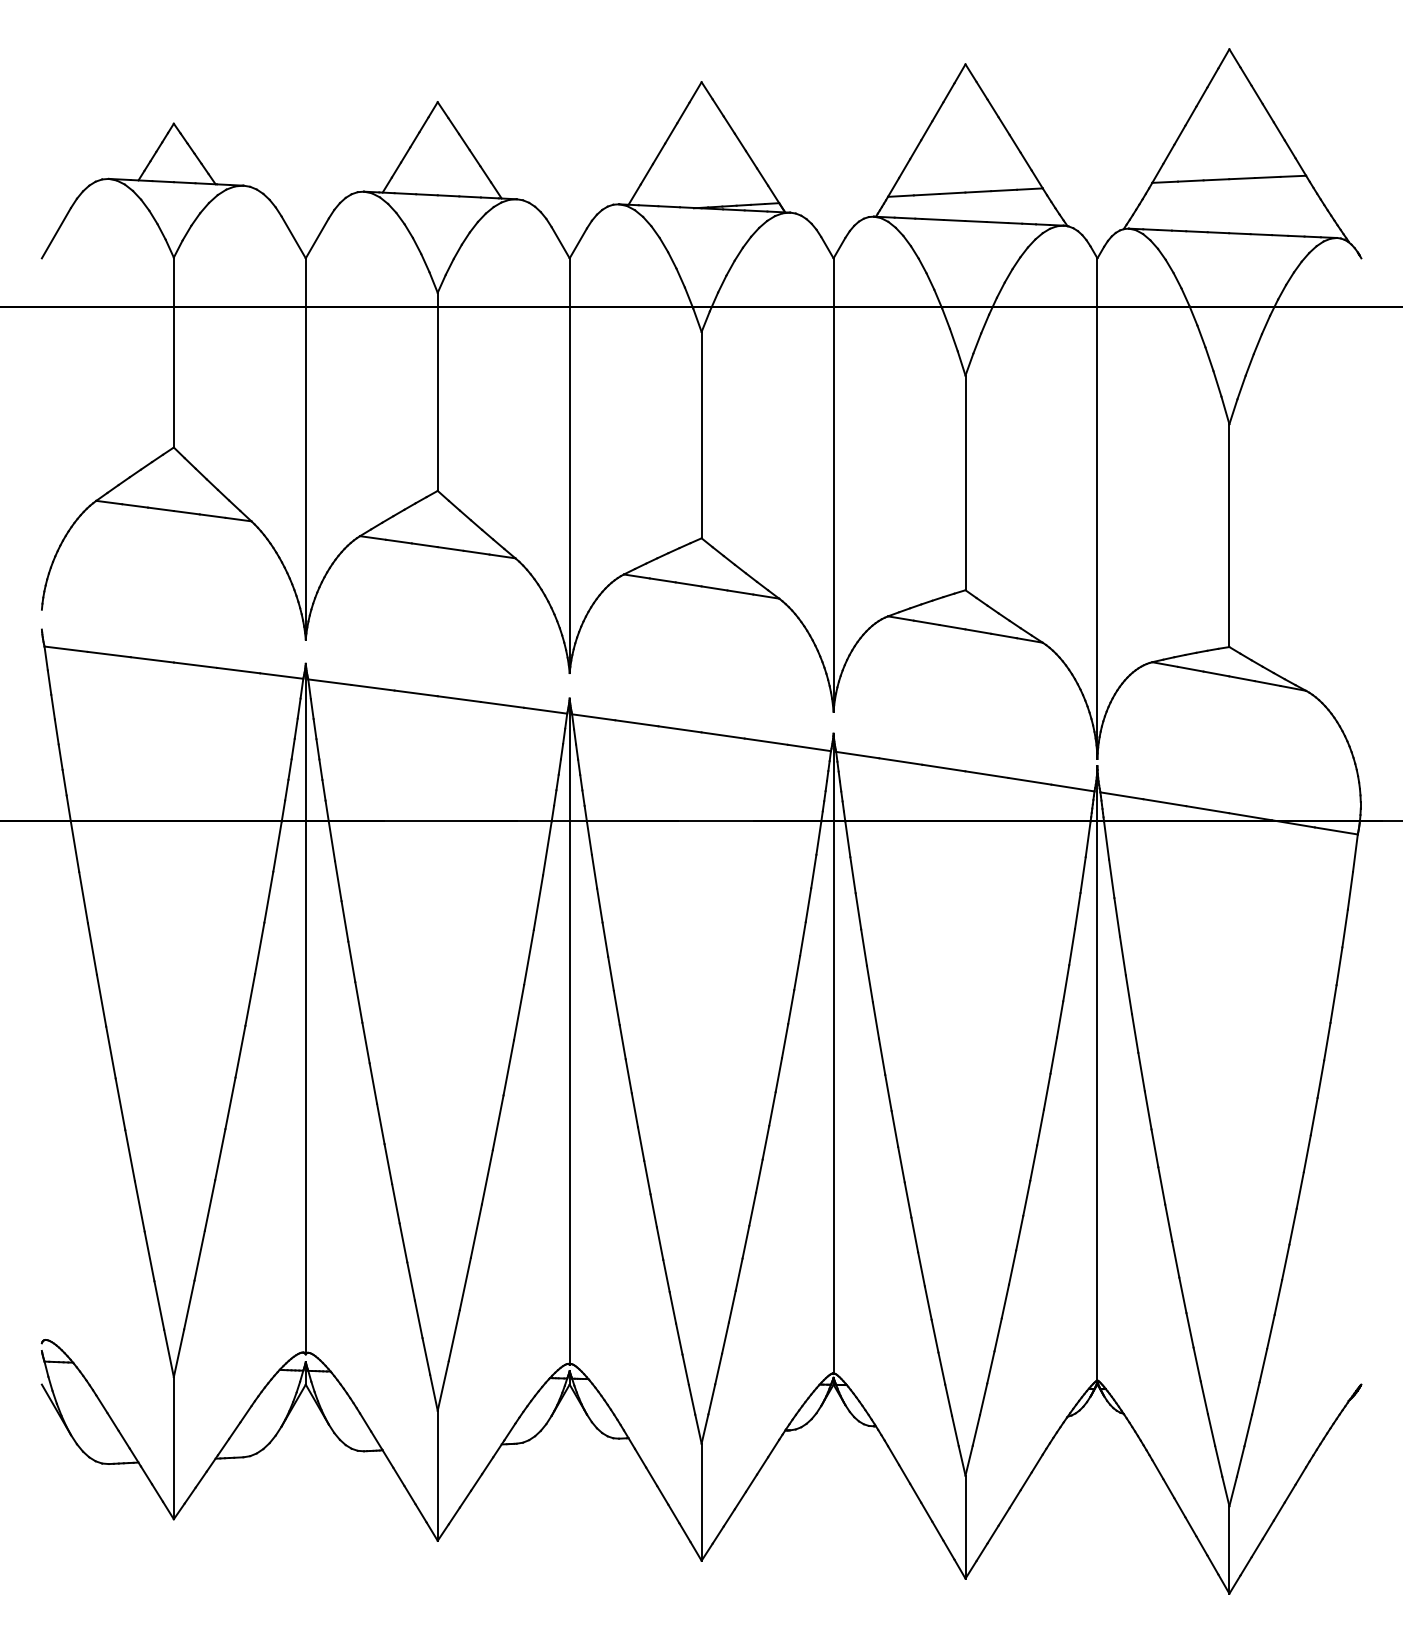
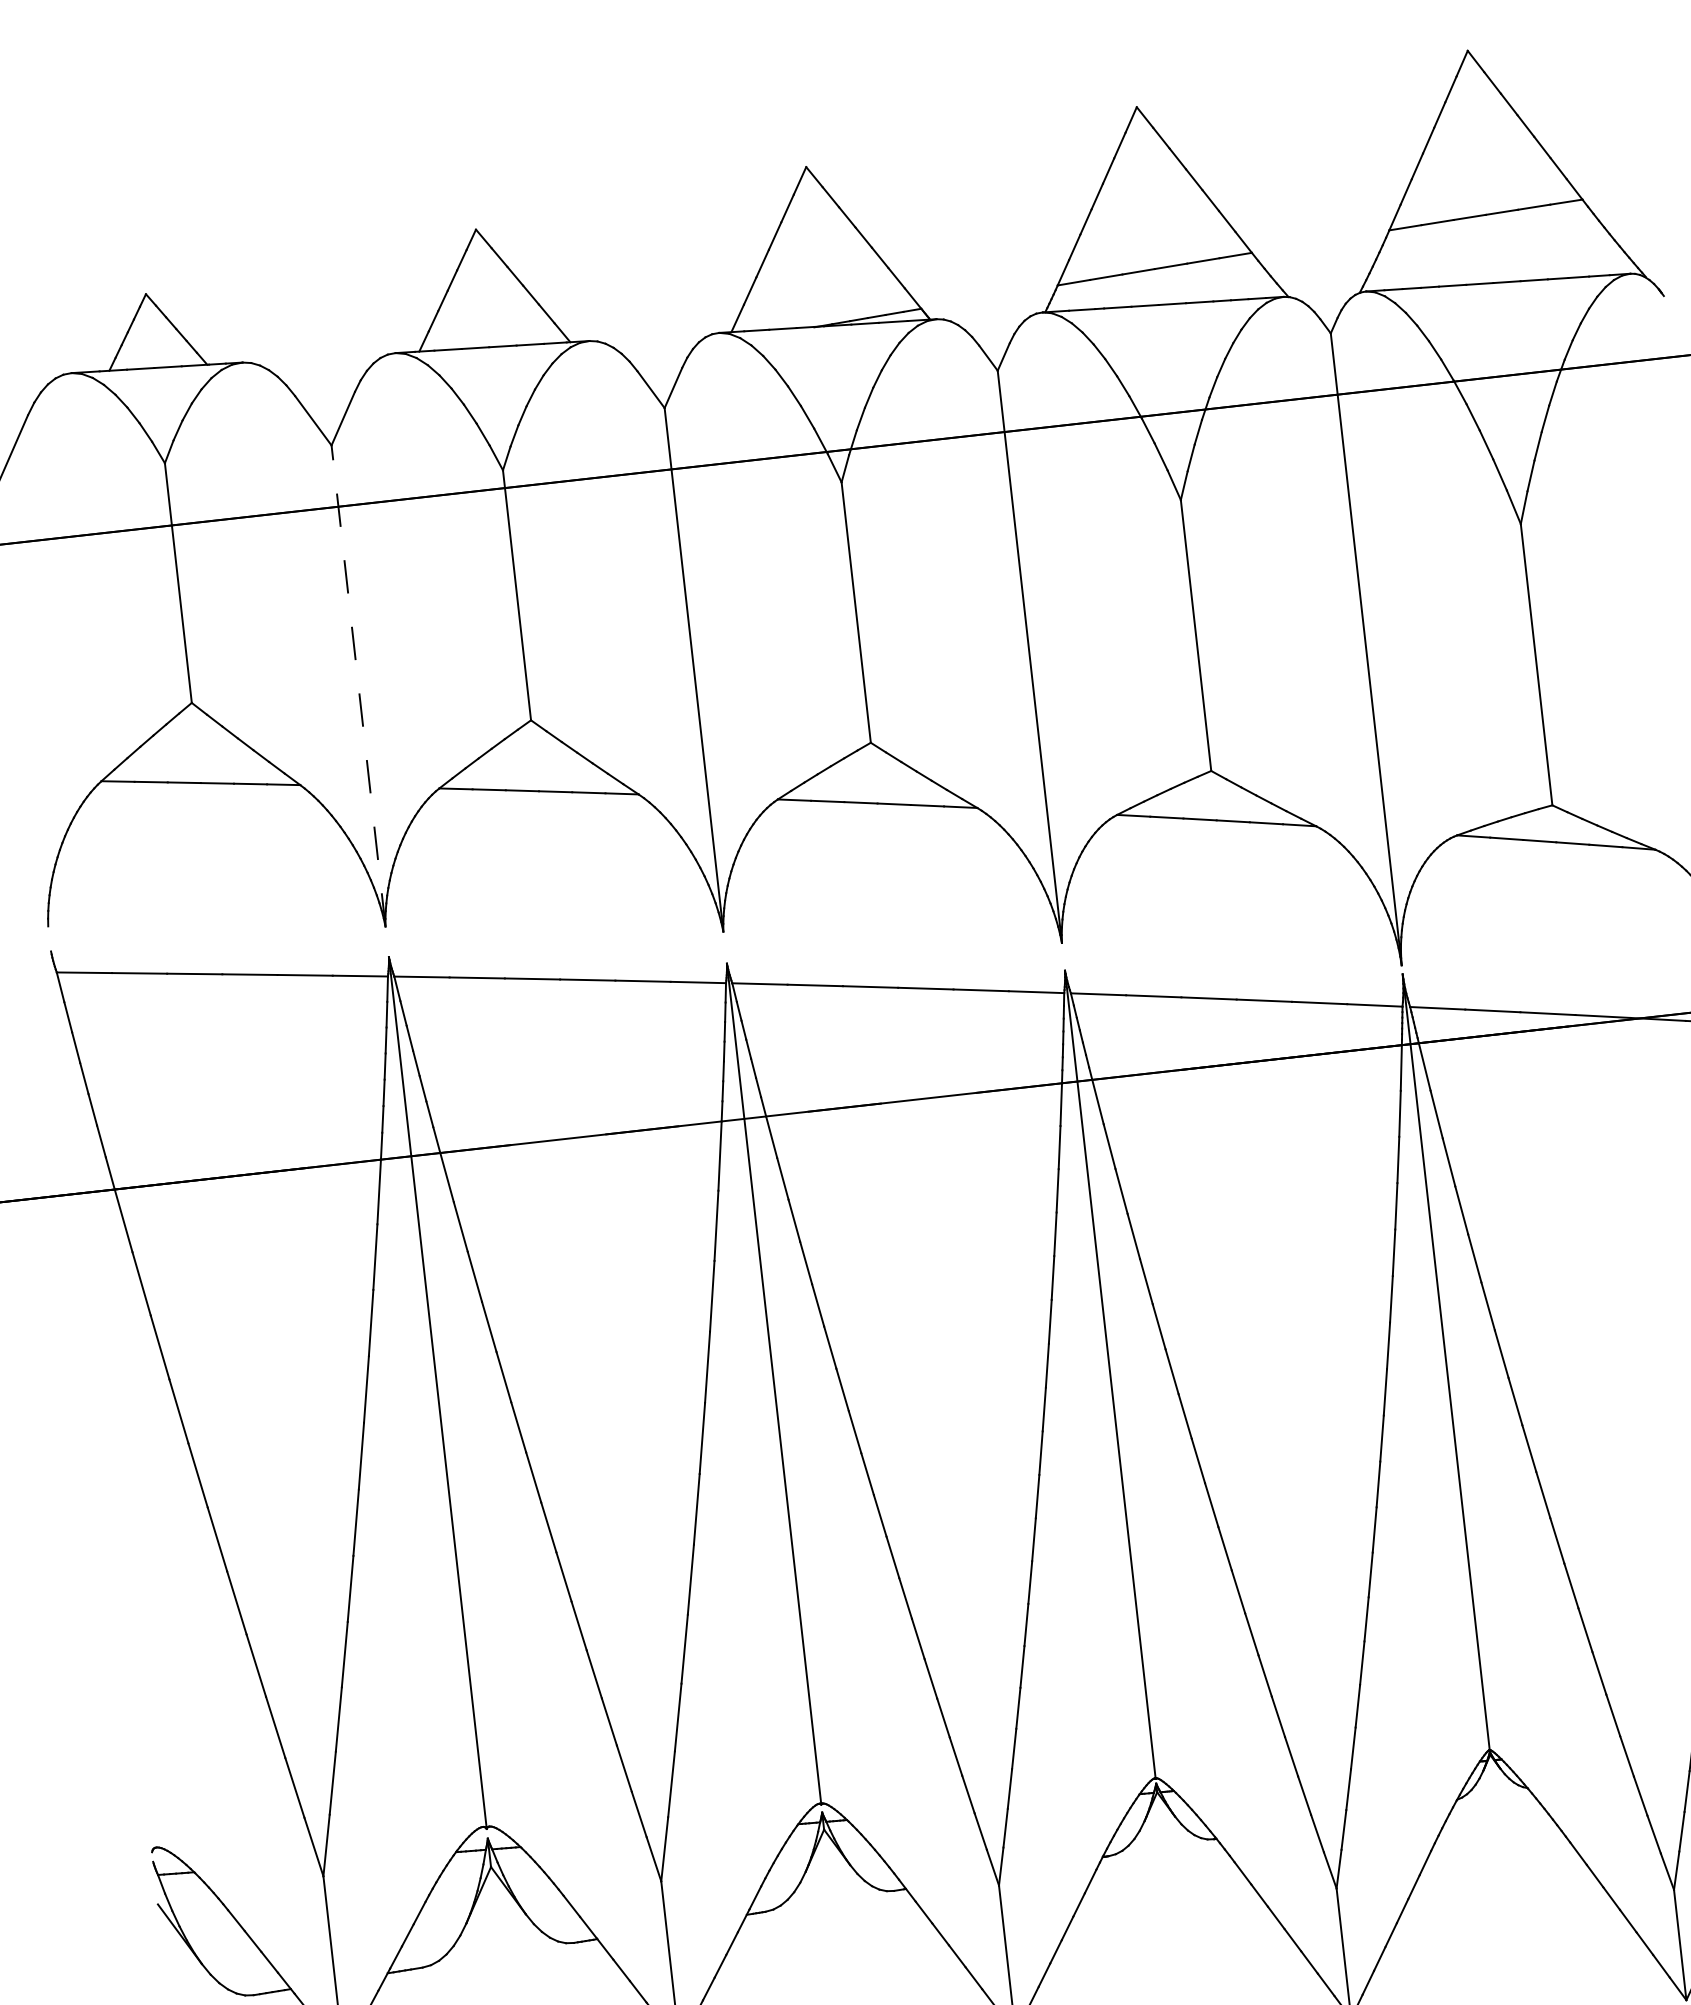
line: (305, 448) -> (358, 685), solid -> dashed

